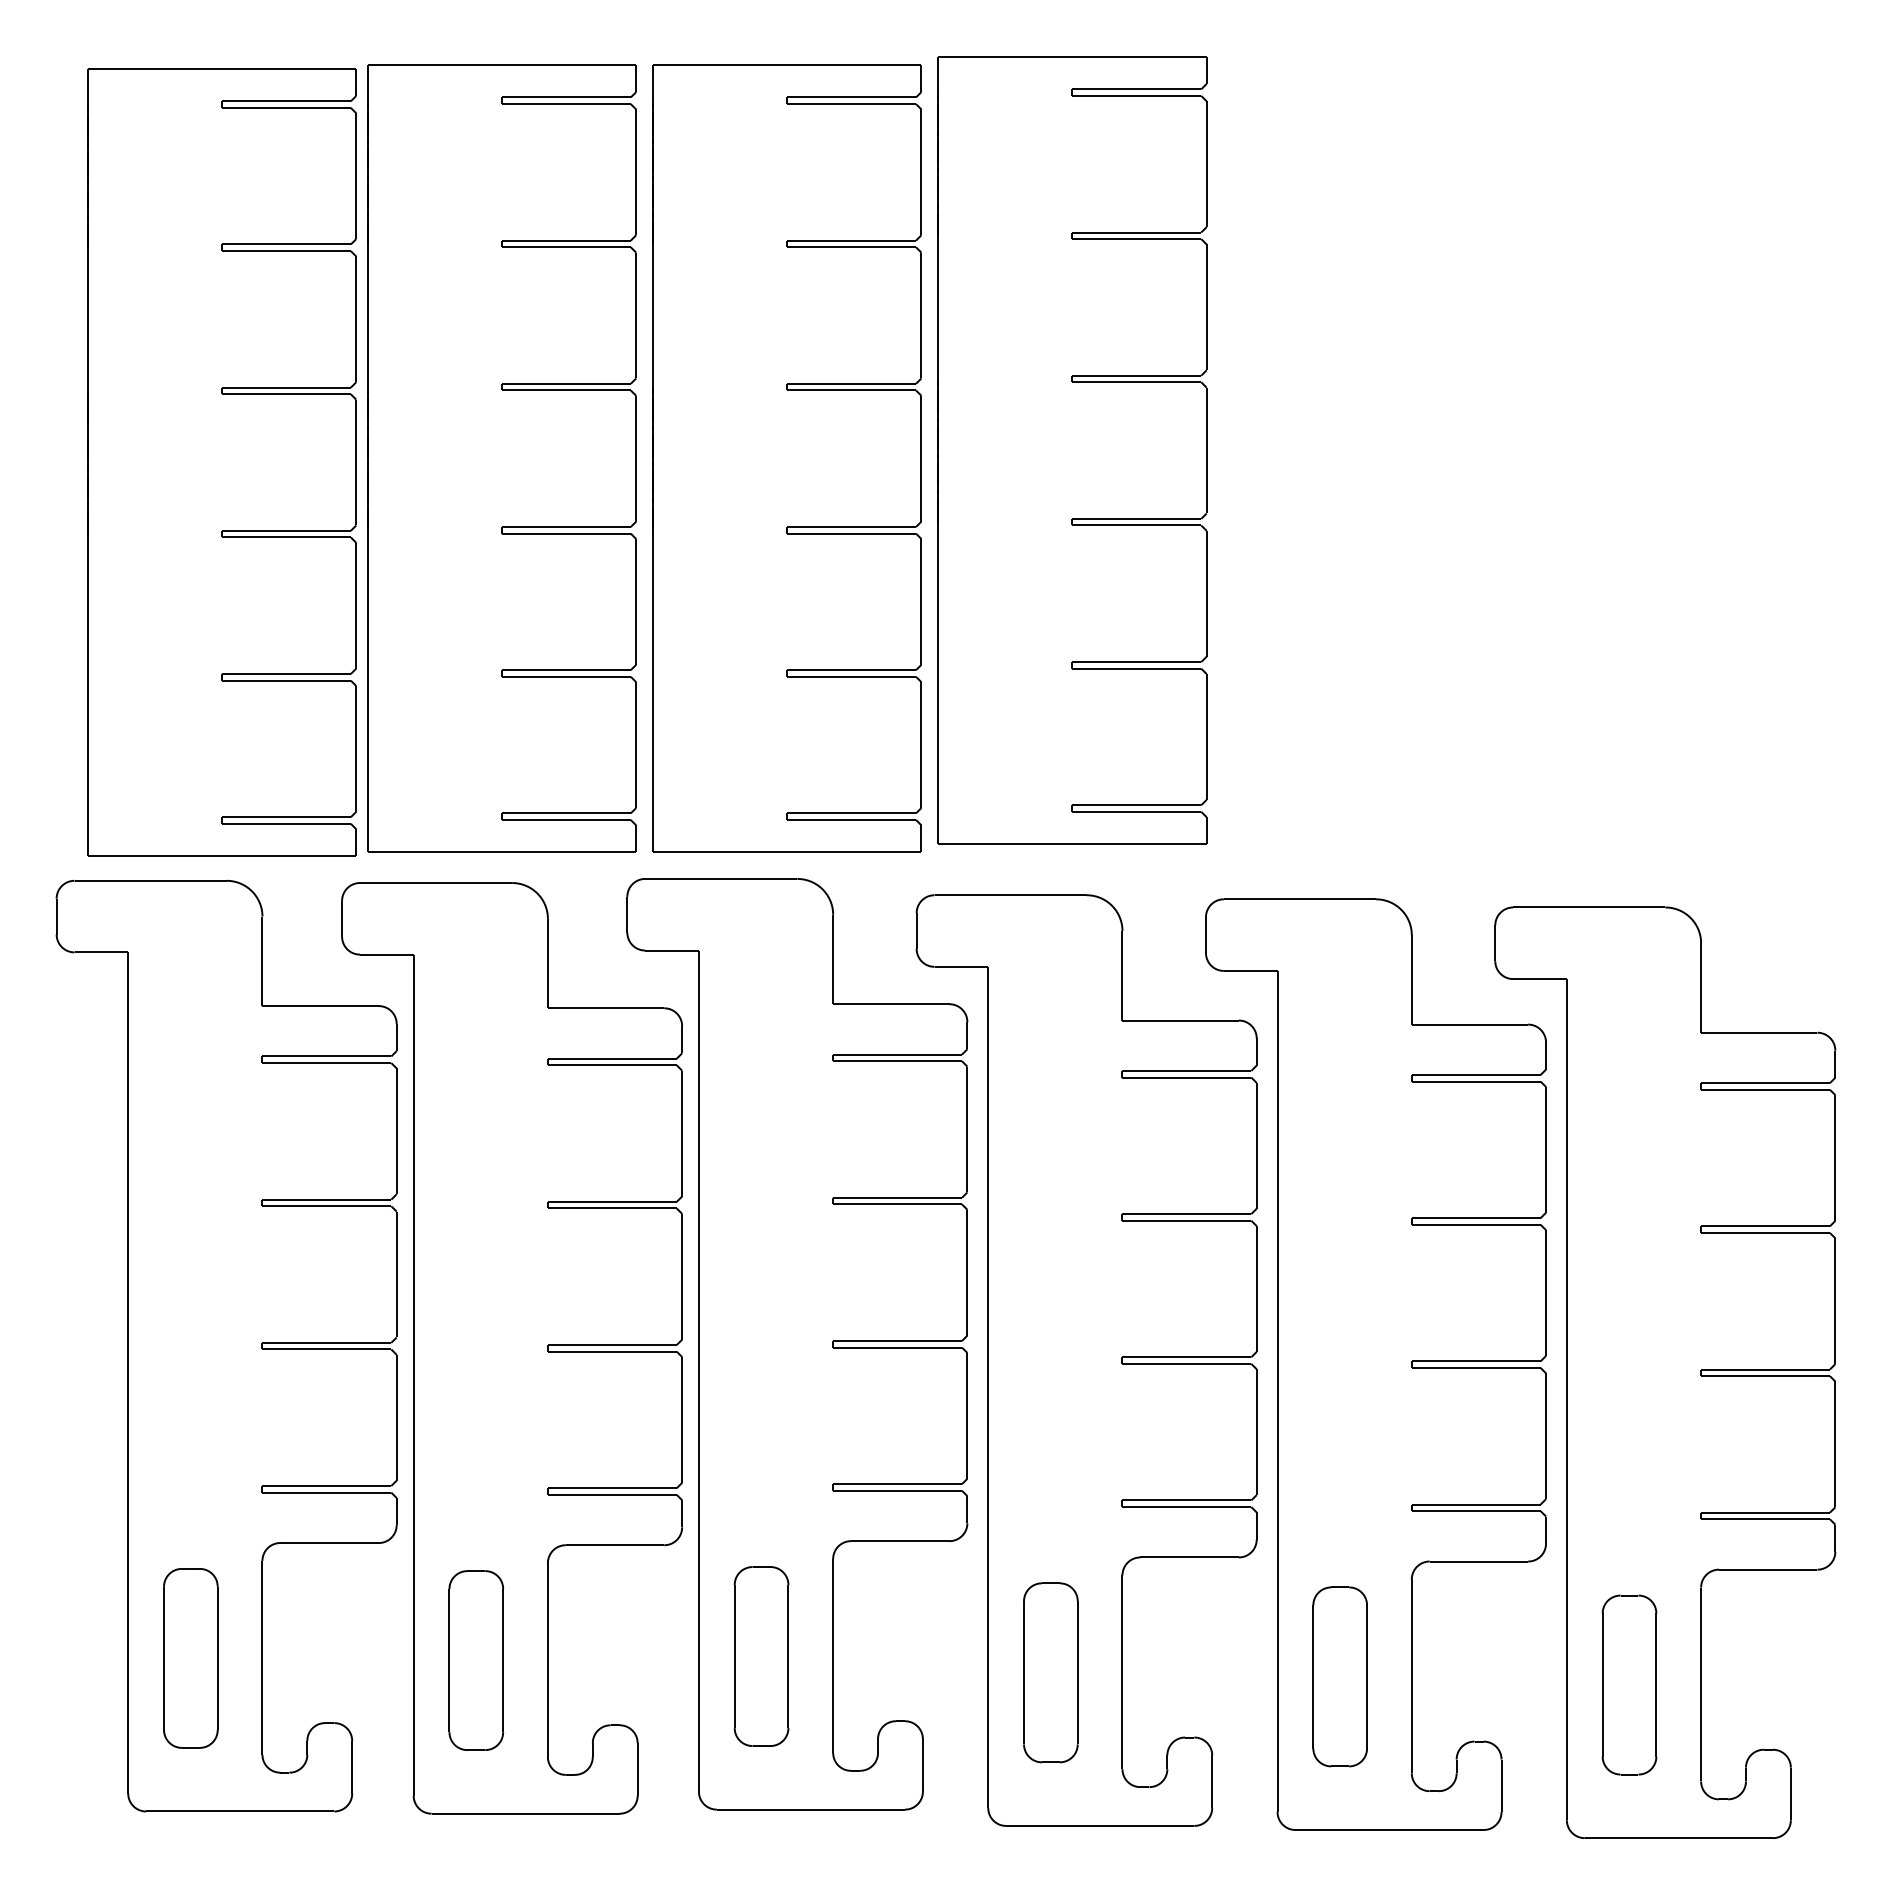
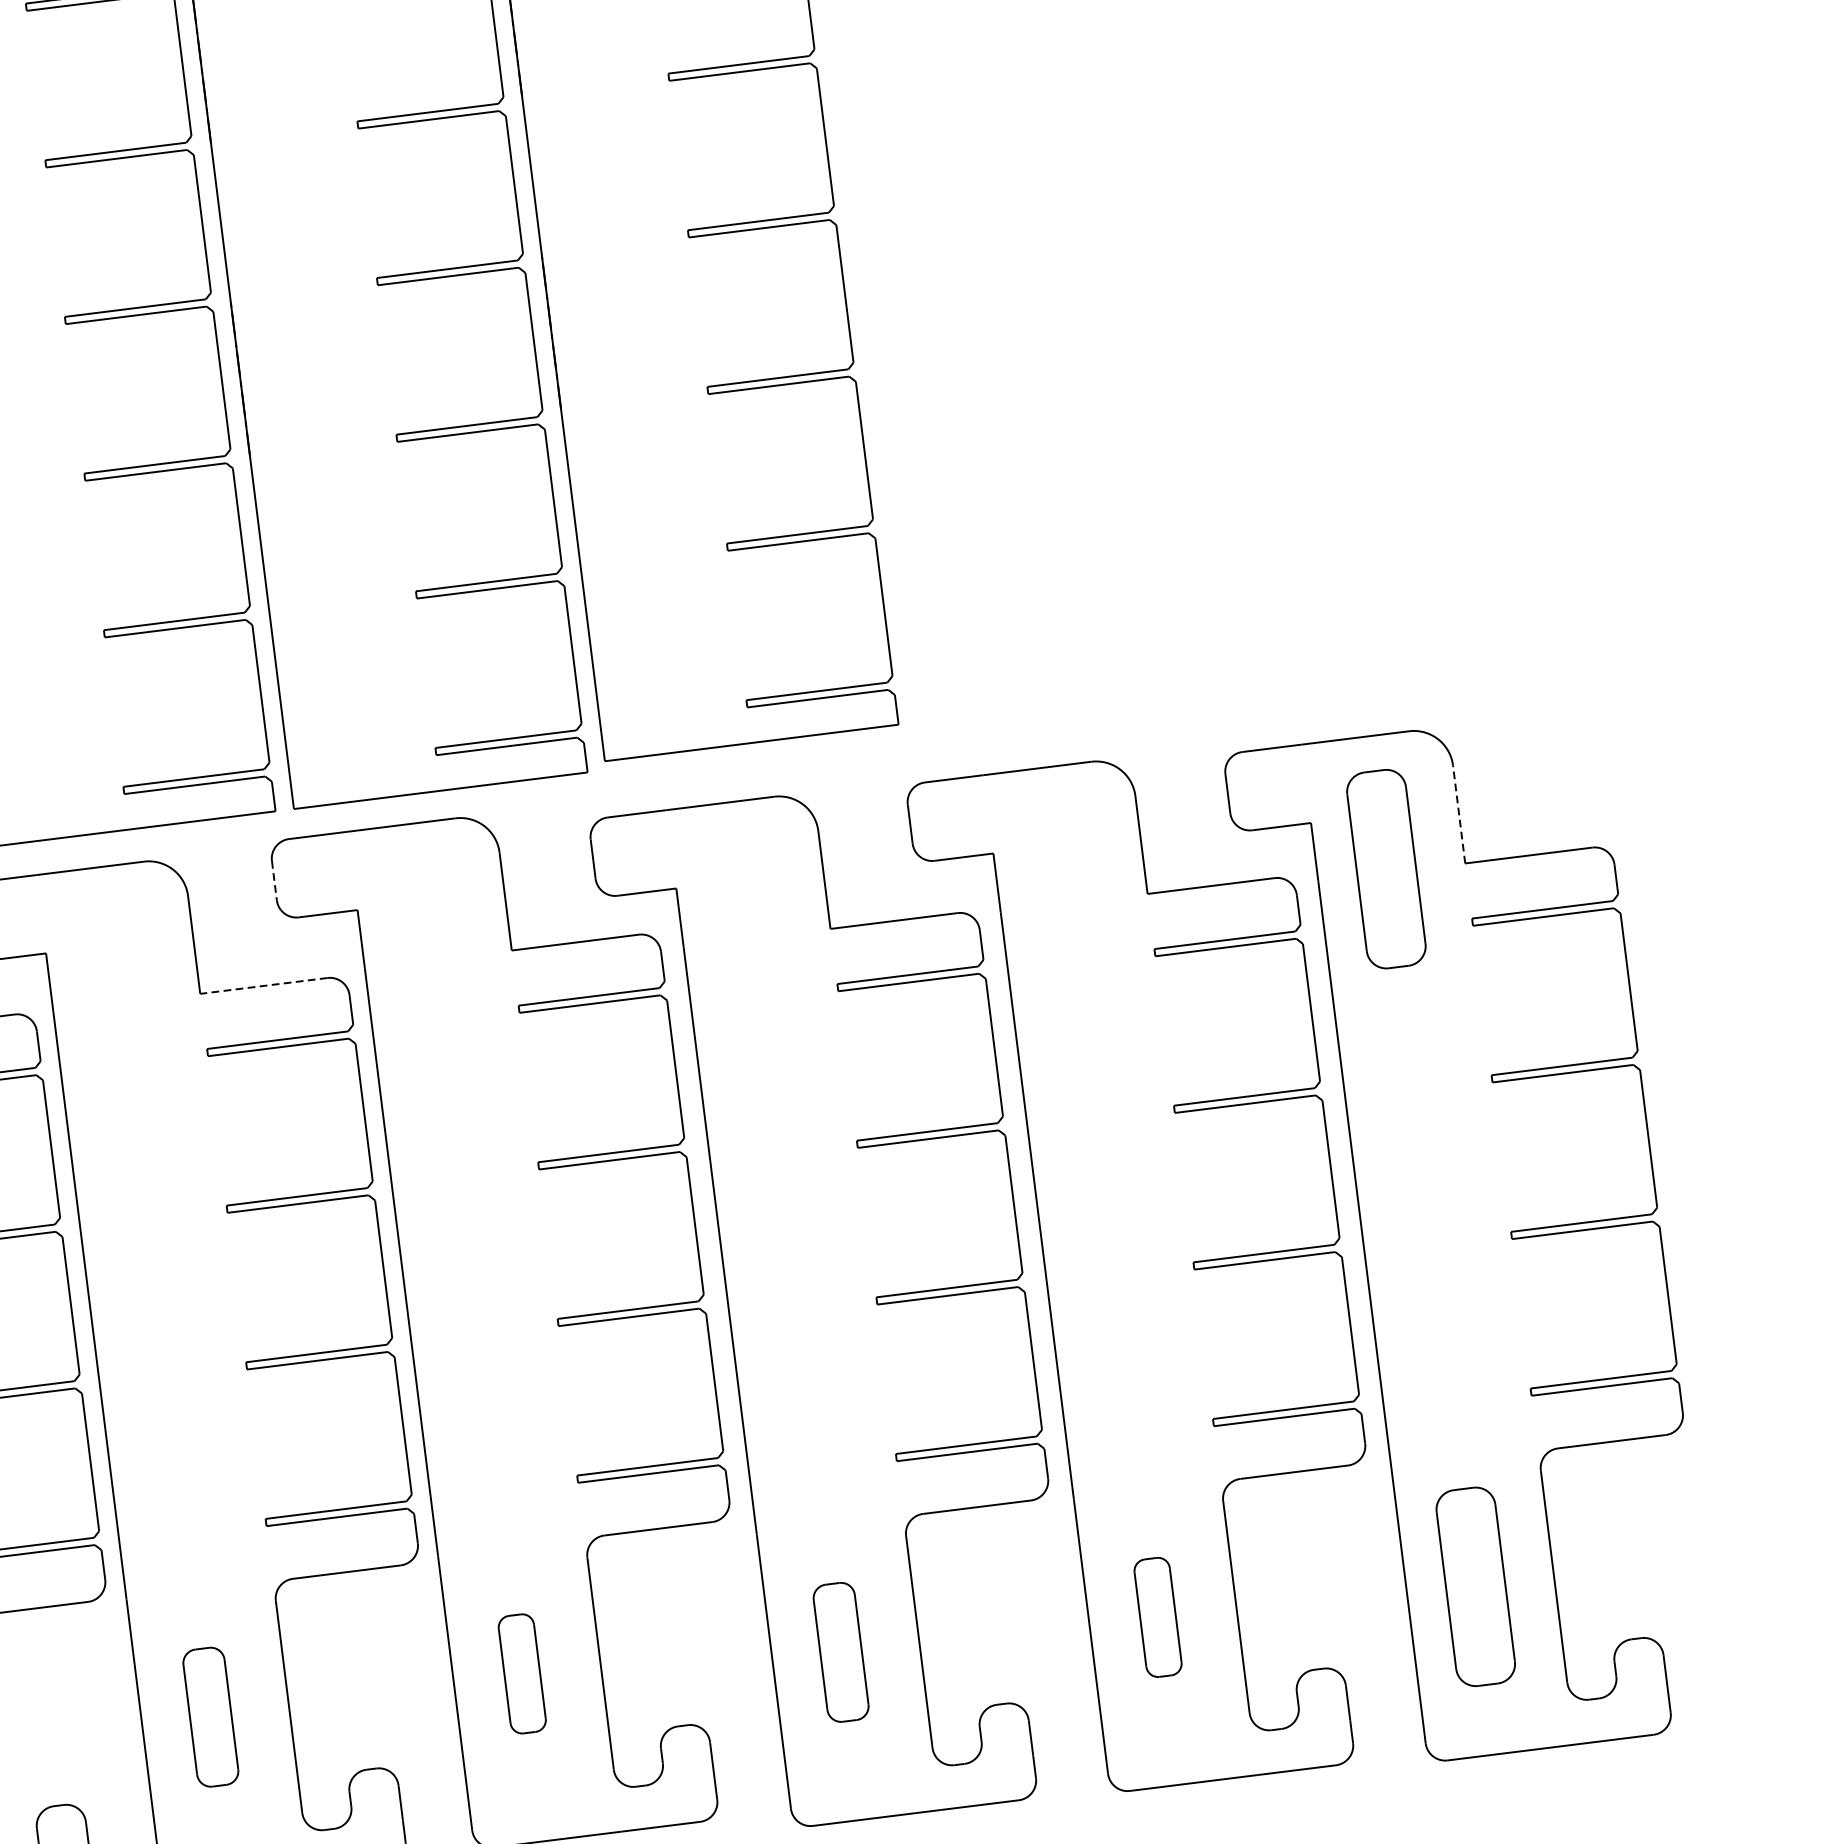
line: (627, 914) -> (274, 880), solid -> dashed
line: (1701, 988) -> (1459, 814), solid -> dashed
line: (605, 1008) -> (263, 986), solid -> dashed
part: (1629, 1028) -> (1386, 868), added
part: (761, 1656) -> (522, 1673), size x0.6
part: (476, 1660) -> (210, 1717), size x0.7
part: (1050, 1672) -> (840, 1652), size x0.7
part: (1339, 1676) -> (1157, 1617), size x0.6

